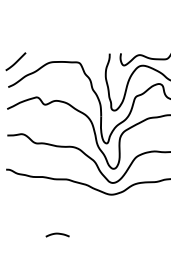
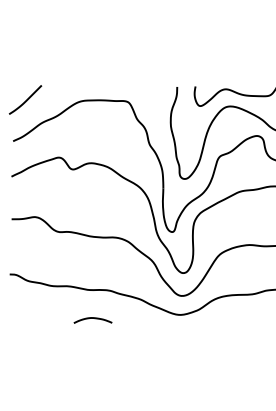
curve: (57, 234) -> (92, 319), moved

